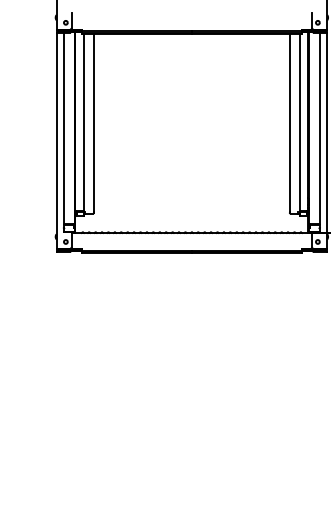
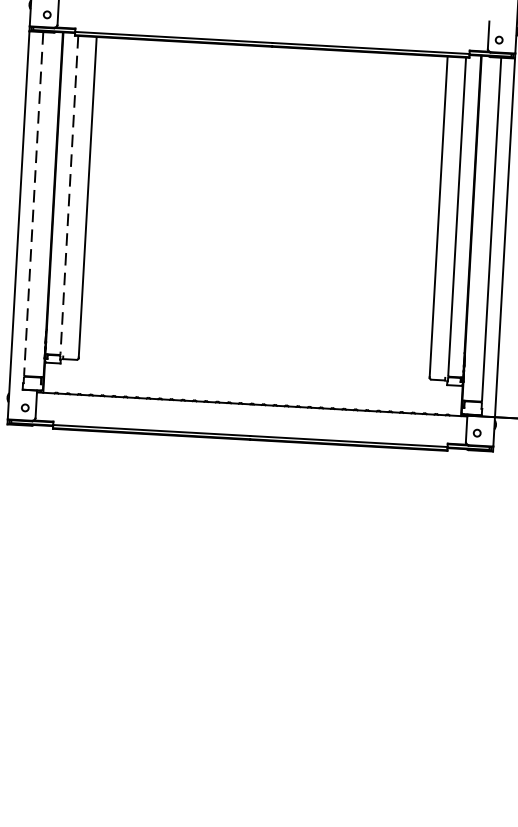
line: (83, 122) -> (68, 195), solid -> dashed
line: (64, 128) -> (34, 204), solid -> dashed

